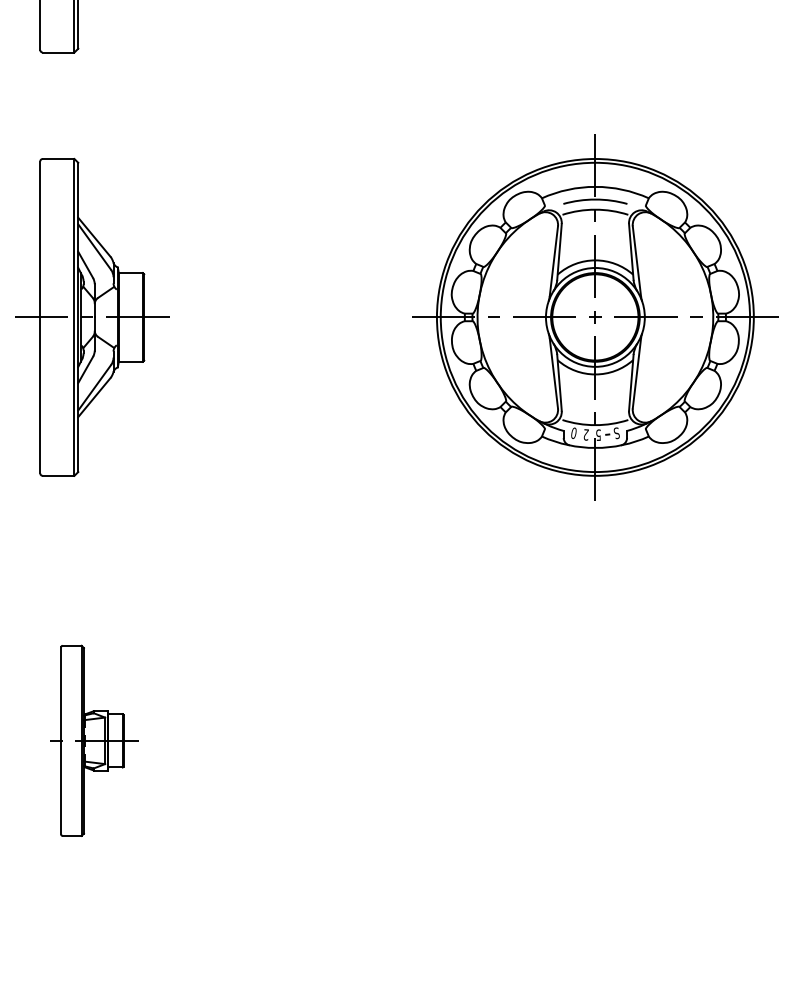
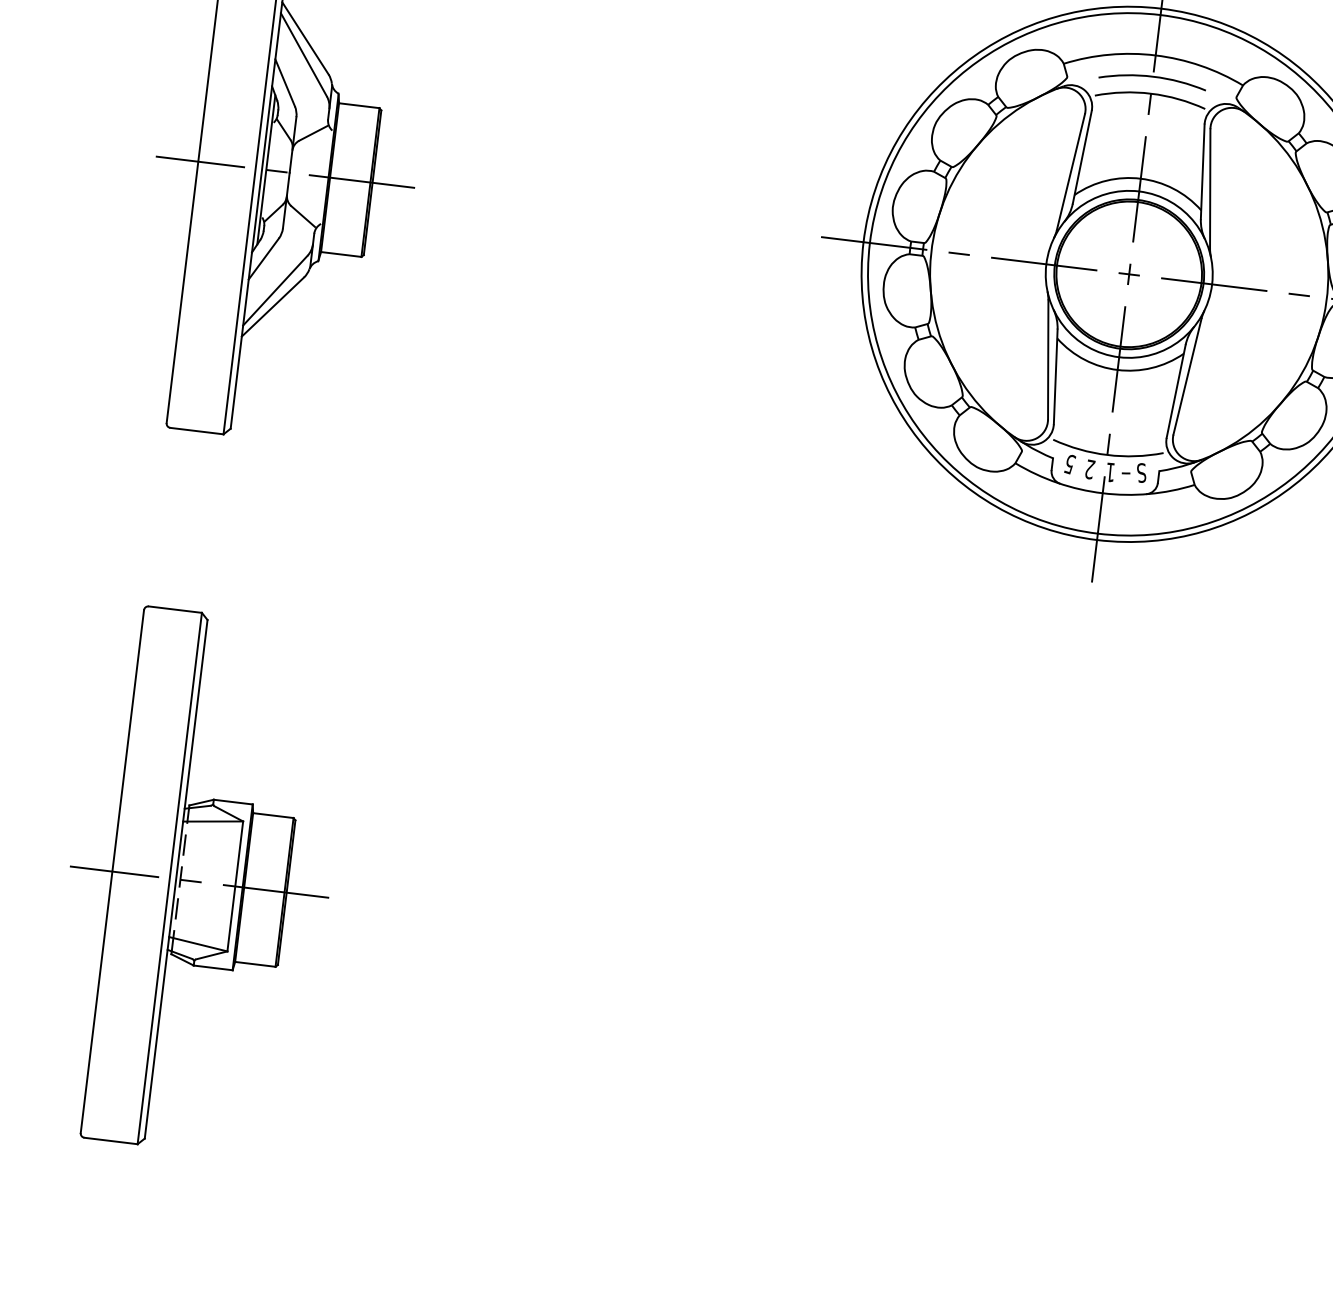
text: (574, 433) -> (1070, 464), 0 -> 5
text: (598, 434) -> (1110, 471), 5 -> 1
part: (92, 740) -> (200, 881), size x1.67

